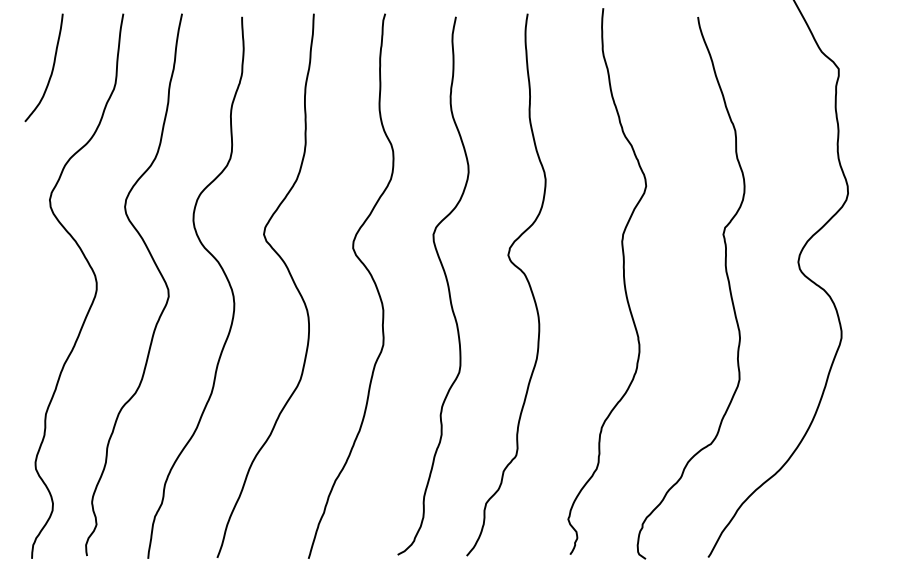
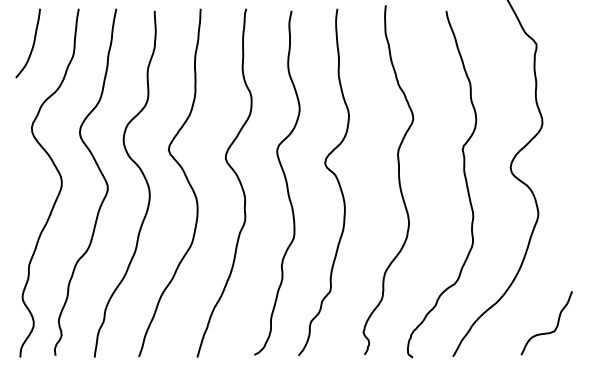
curve: (860, 518) -> (550, 331), added

